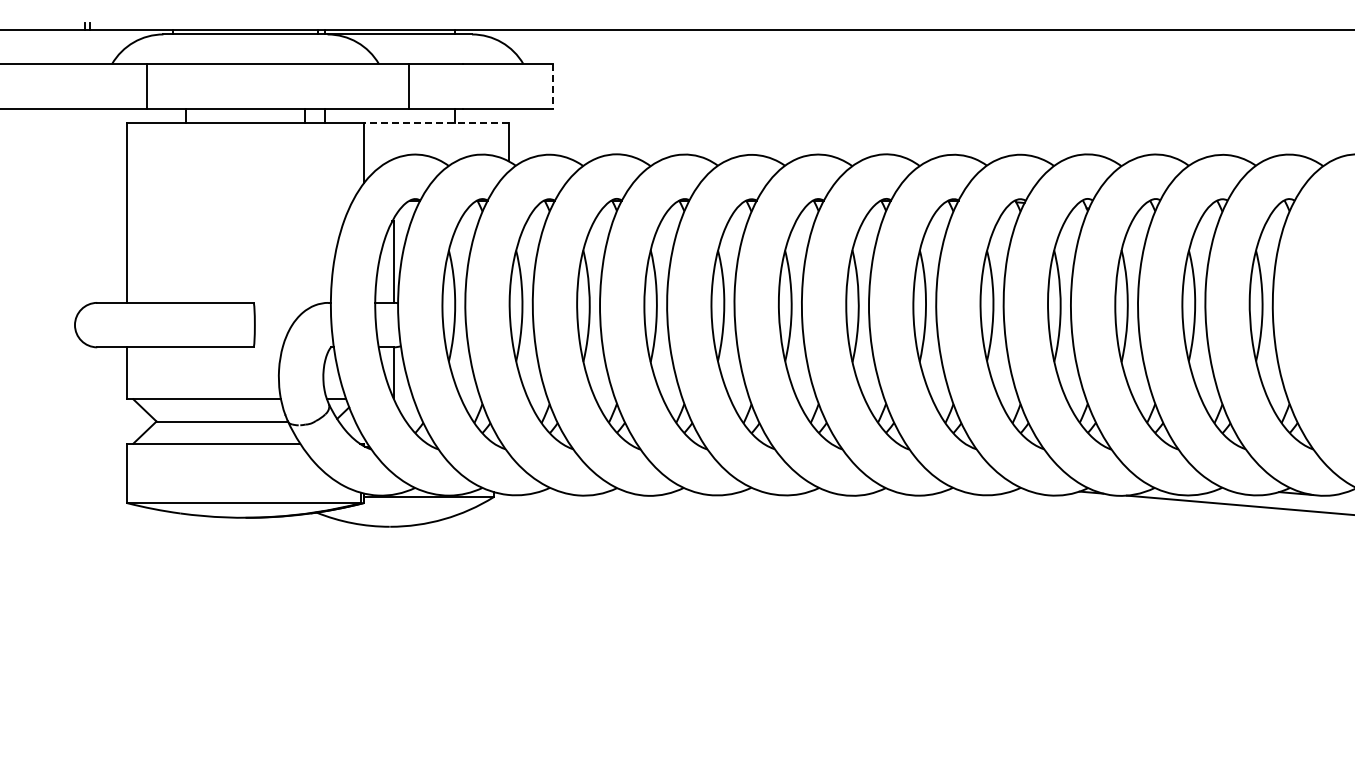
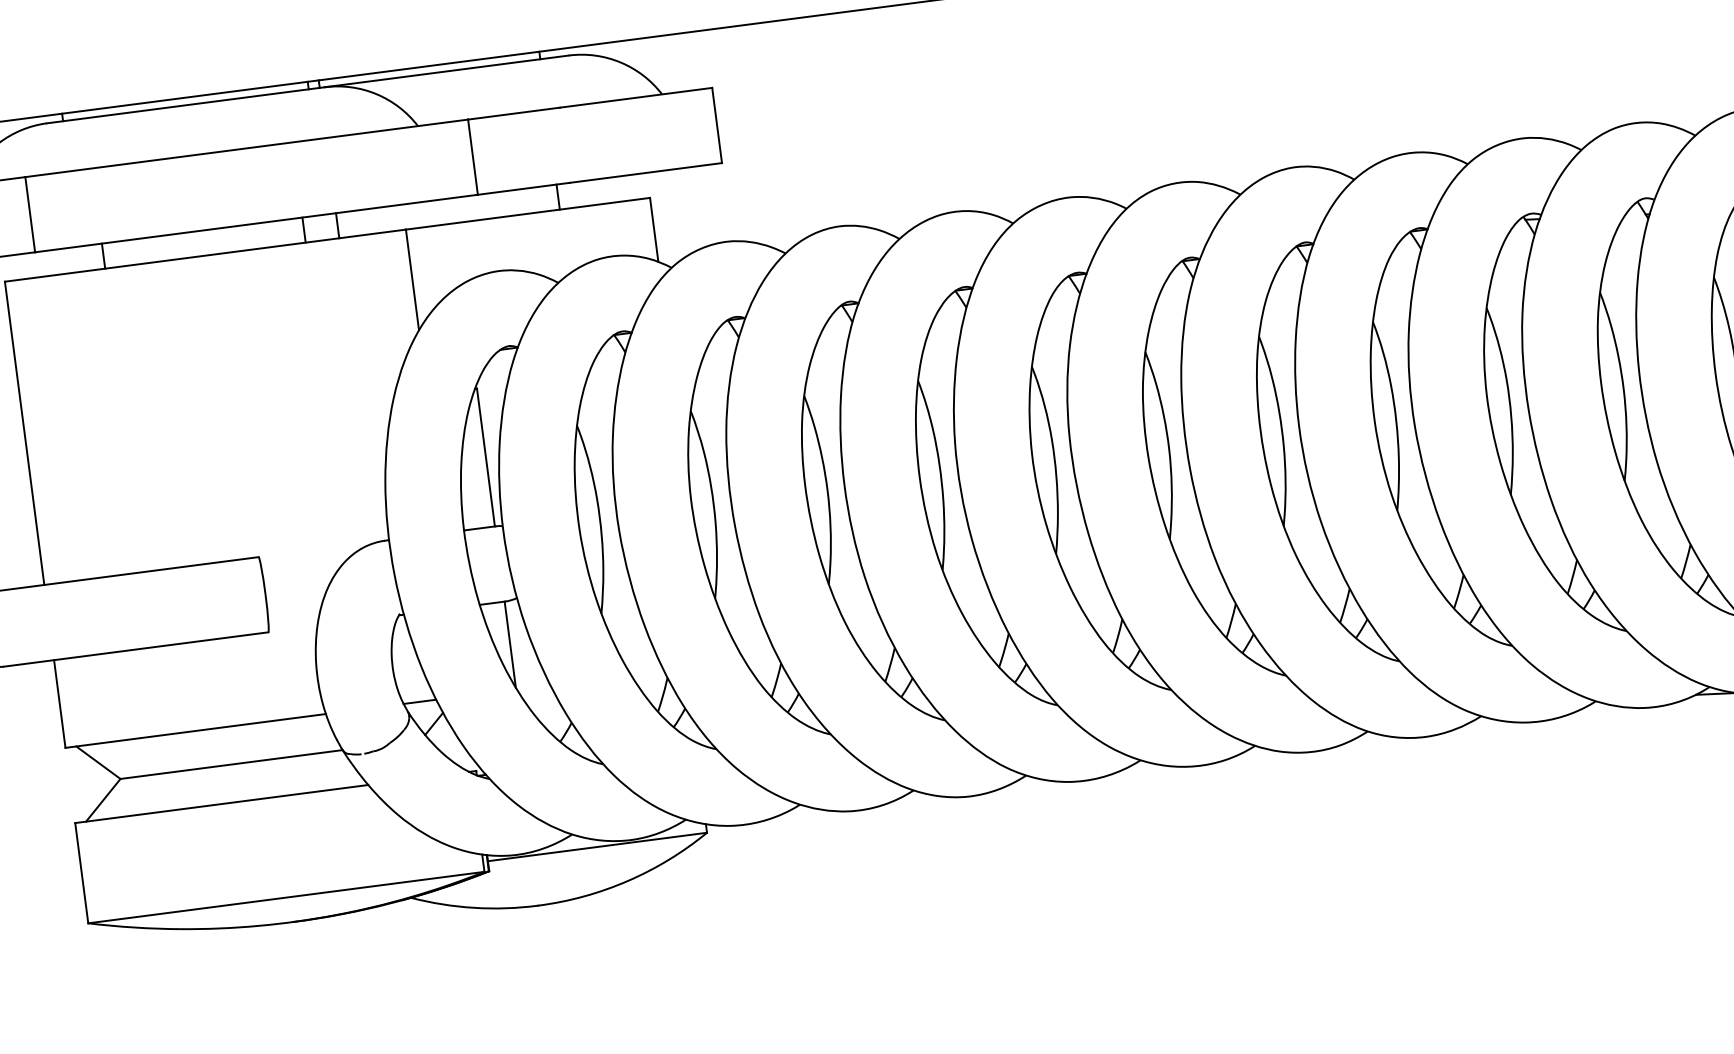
line: (553, 86) -> (717, 125), dashed -> solid
line: (435, 123) -> (526, 214), dashed -> solid

